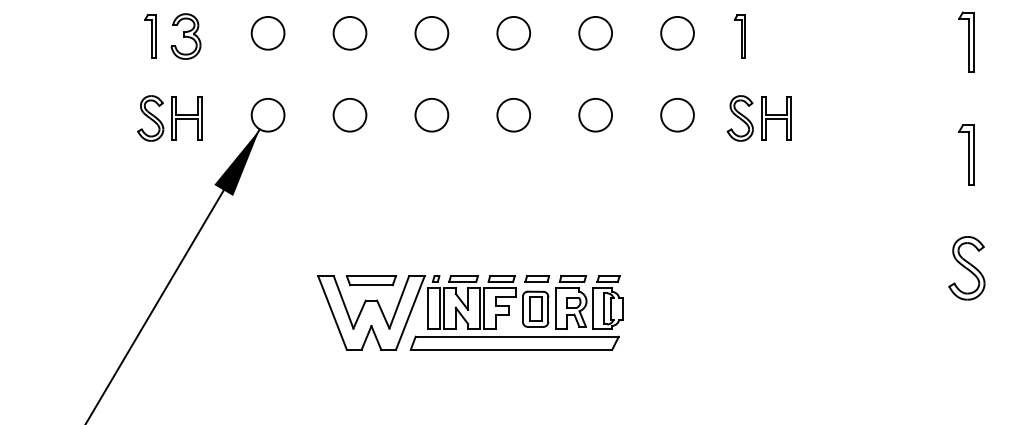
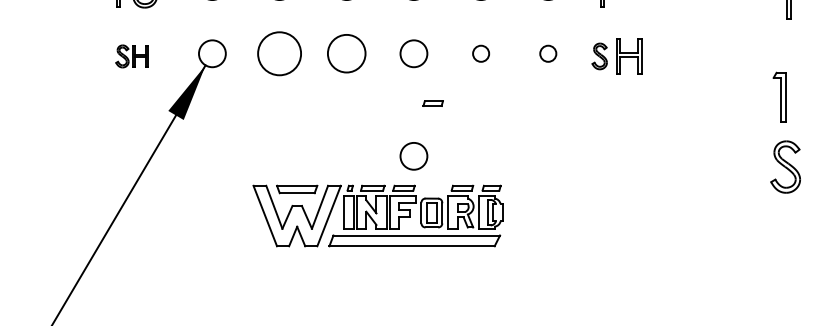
circle: (349, 114) -> (279, 53), size x1.6
circle: (595, 114) -> (480, 53), size x0.6
circle: (677, 114) -> (548, 53), size x0.6
circle: (431, 115) -> (346, 54), size x1.4
part: (169, 118) -> (131, 56), size x0.6
part: (739, 118) -> (599, 56), size x0.7
part: (966, 154) -> (779, 96), moved
circle: (513, 240) -> (413, 156), added
part: (966, 268) -> (785, 167), moved
part: (537, 278) -> (433, 103), moved

